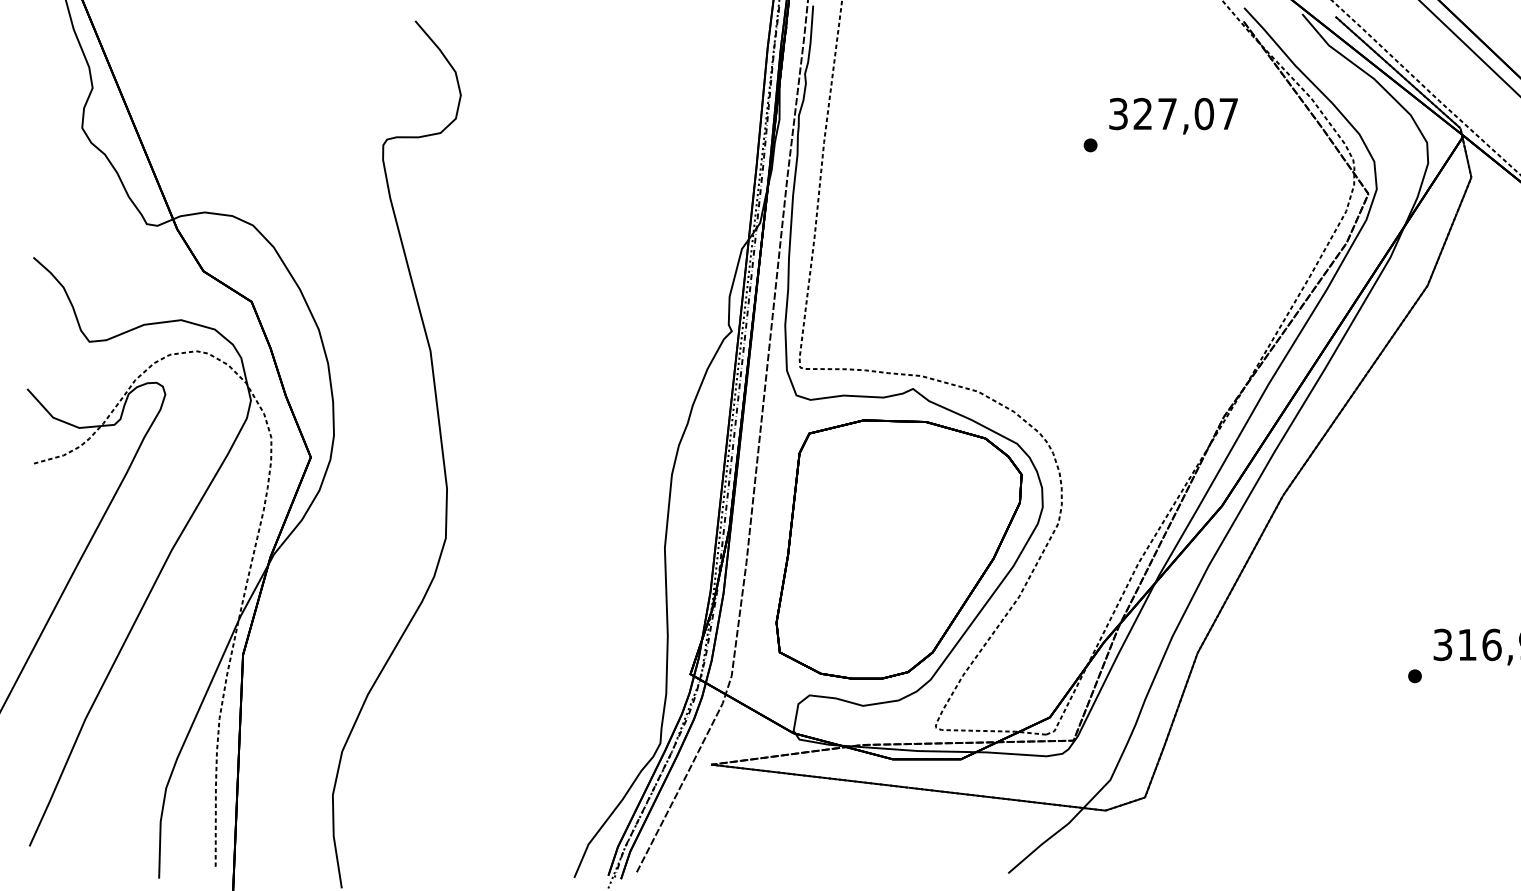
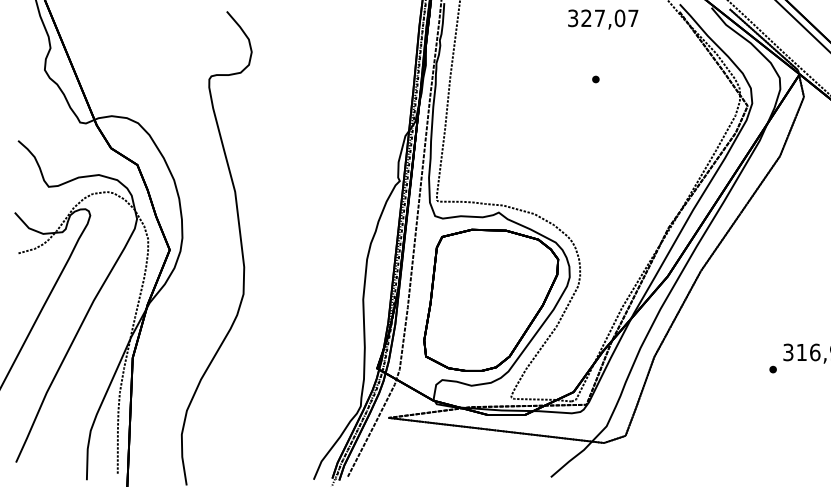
text: (1174, 116) -> (603, 19), moved

